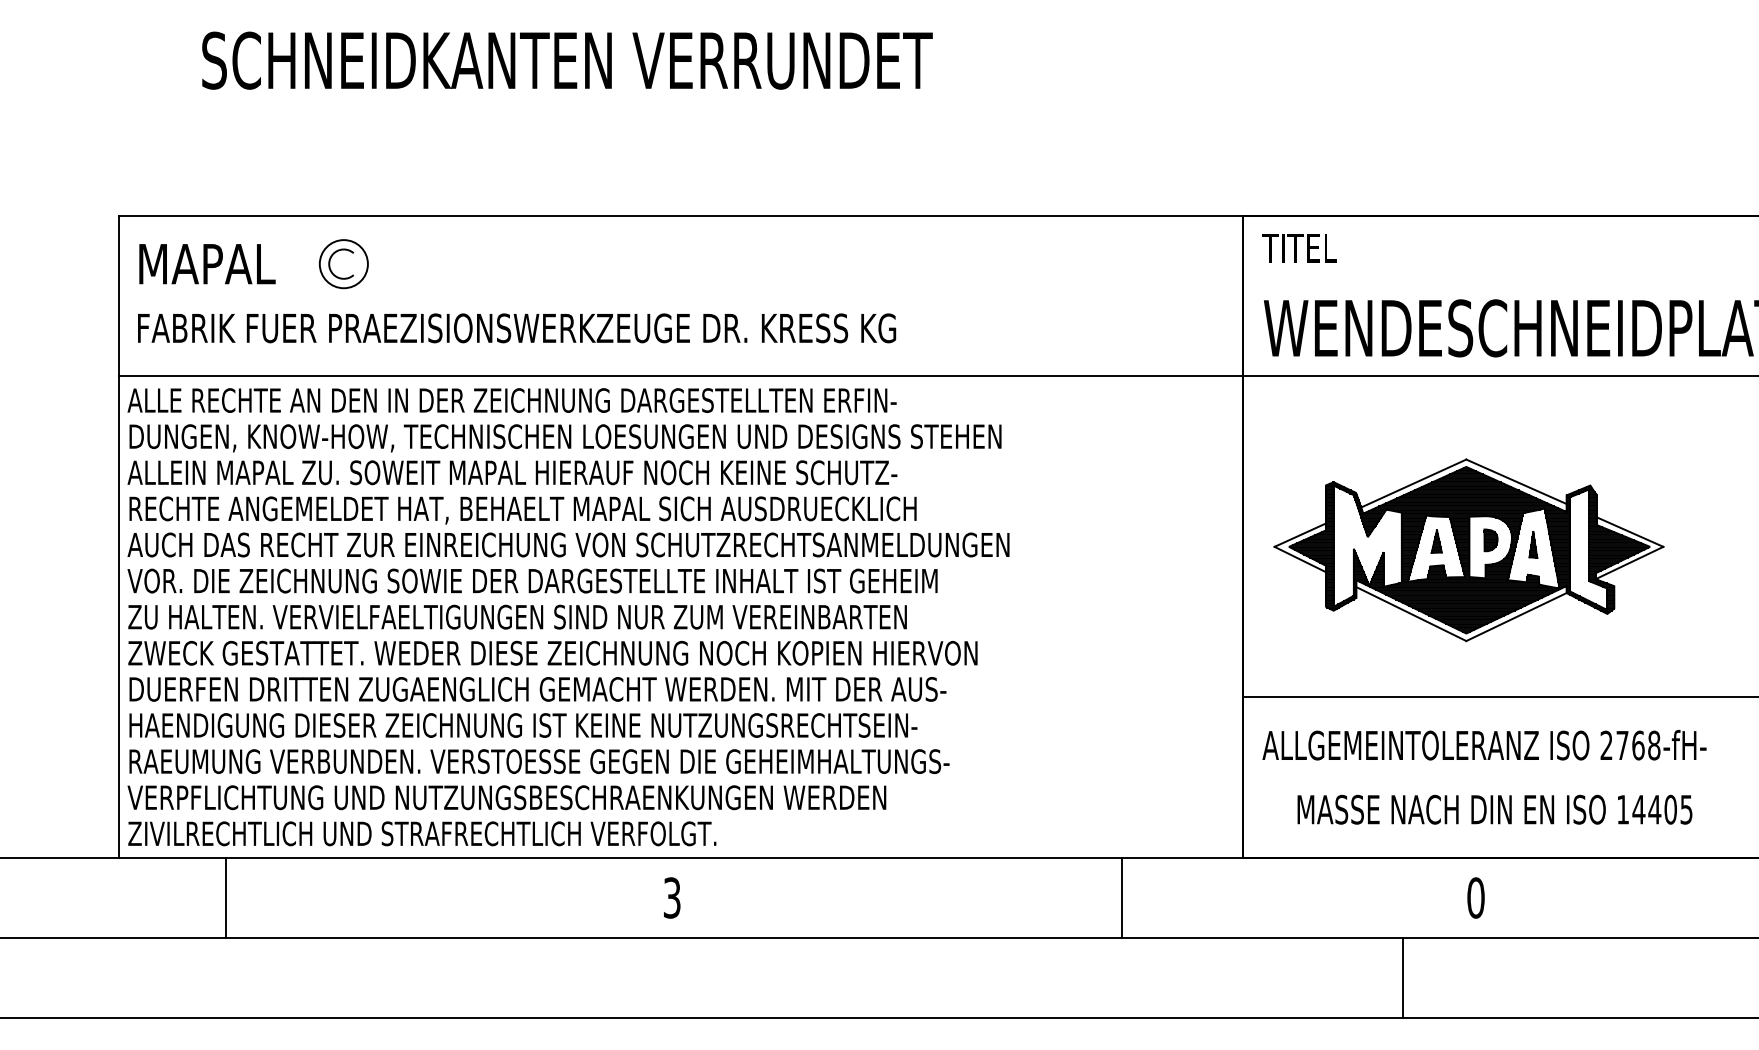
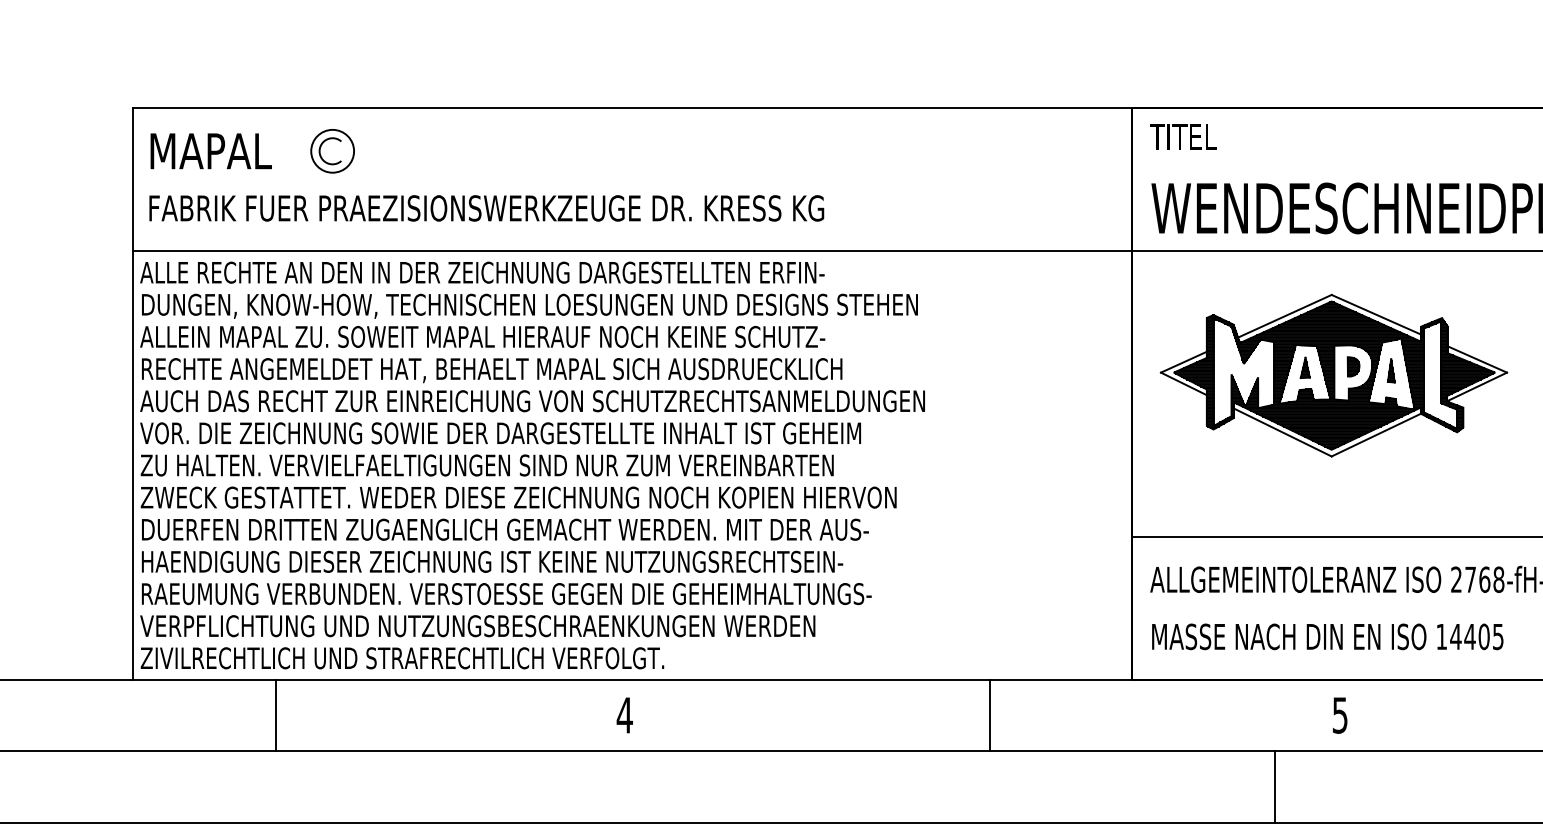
part: (1468, 550) -> (1333, 375), moved
text: (1494, 809) -> (1327, 636), moved
line: (225, 897) -> (275, 714), moved
text: (672, 897) -> (625, 714), 3 -> 4
line: (1122, 897) -> (990, 714), moved
text: (1475, 897) -> (1339, 714), 0 -> 5

